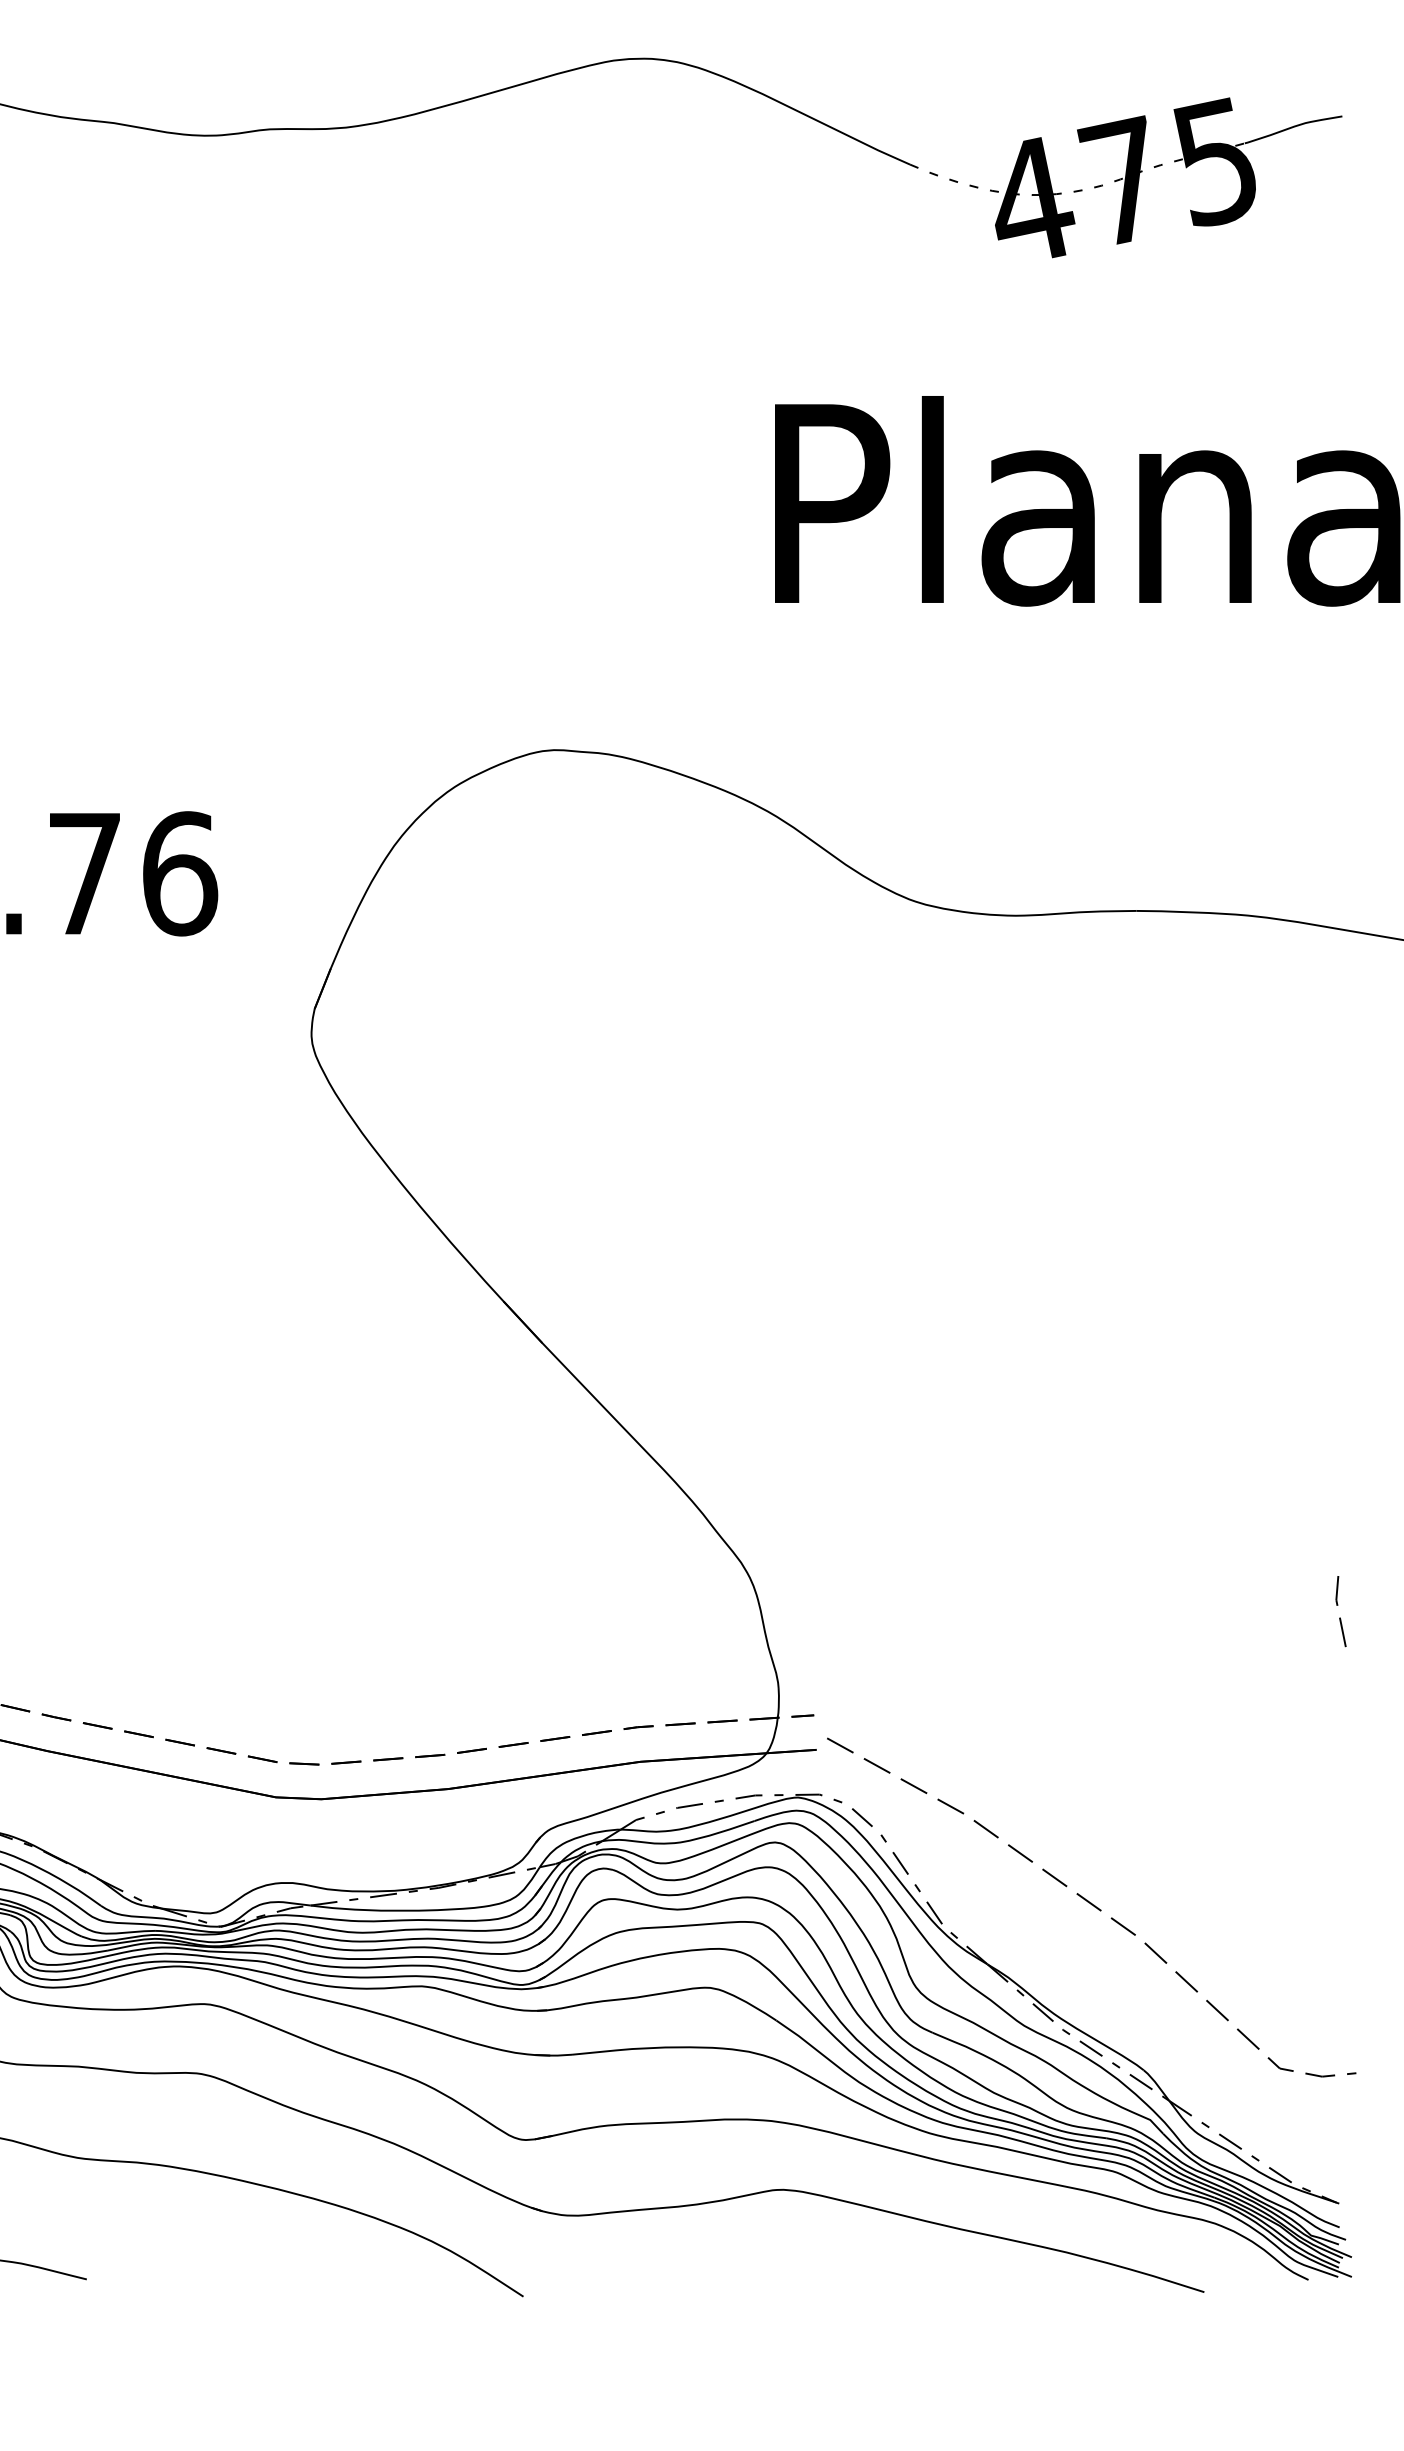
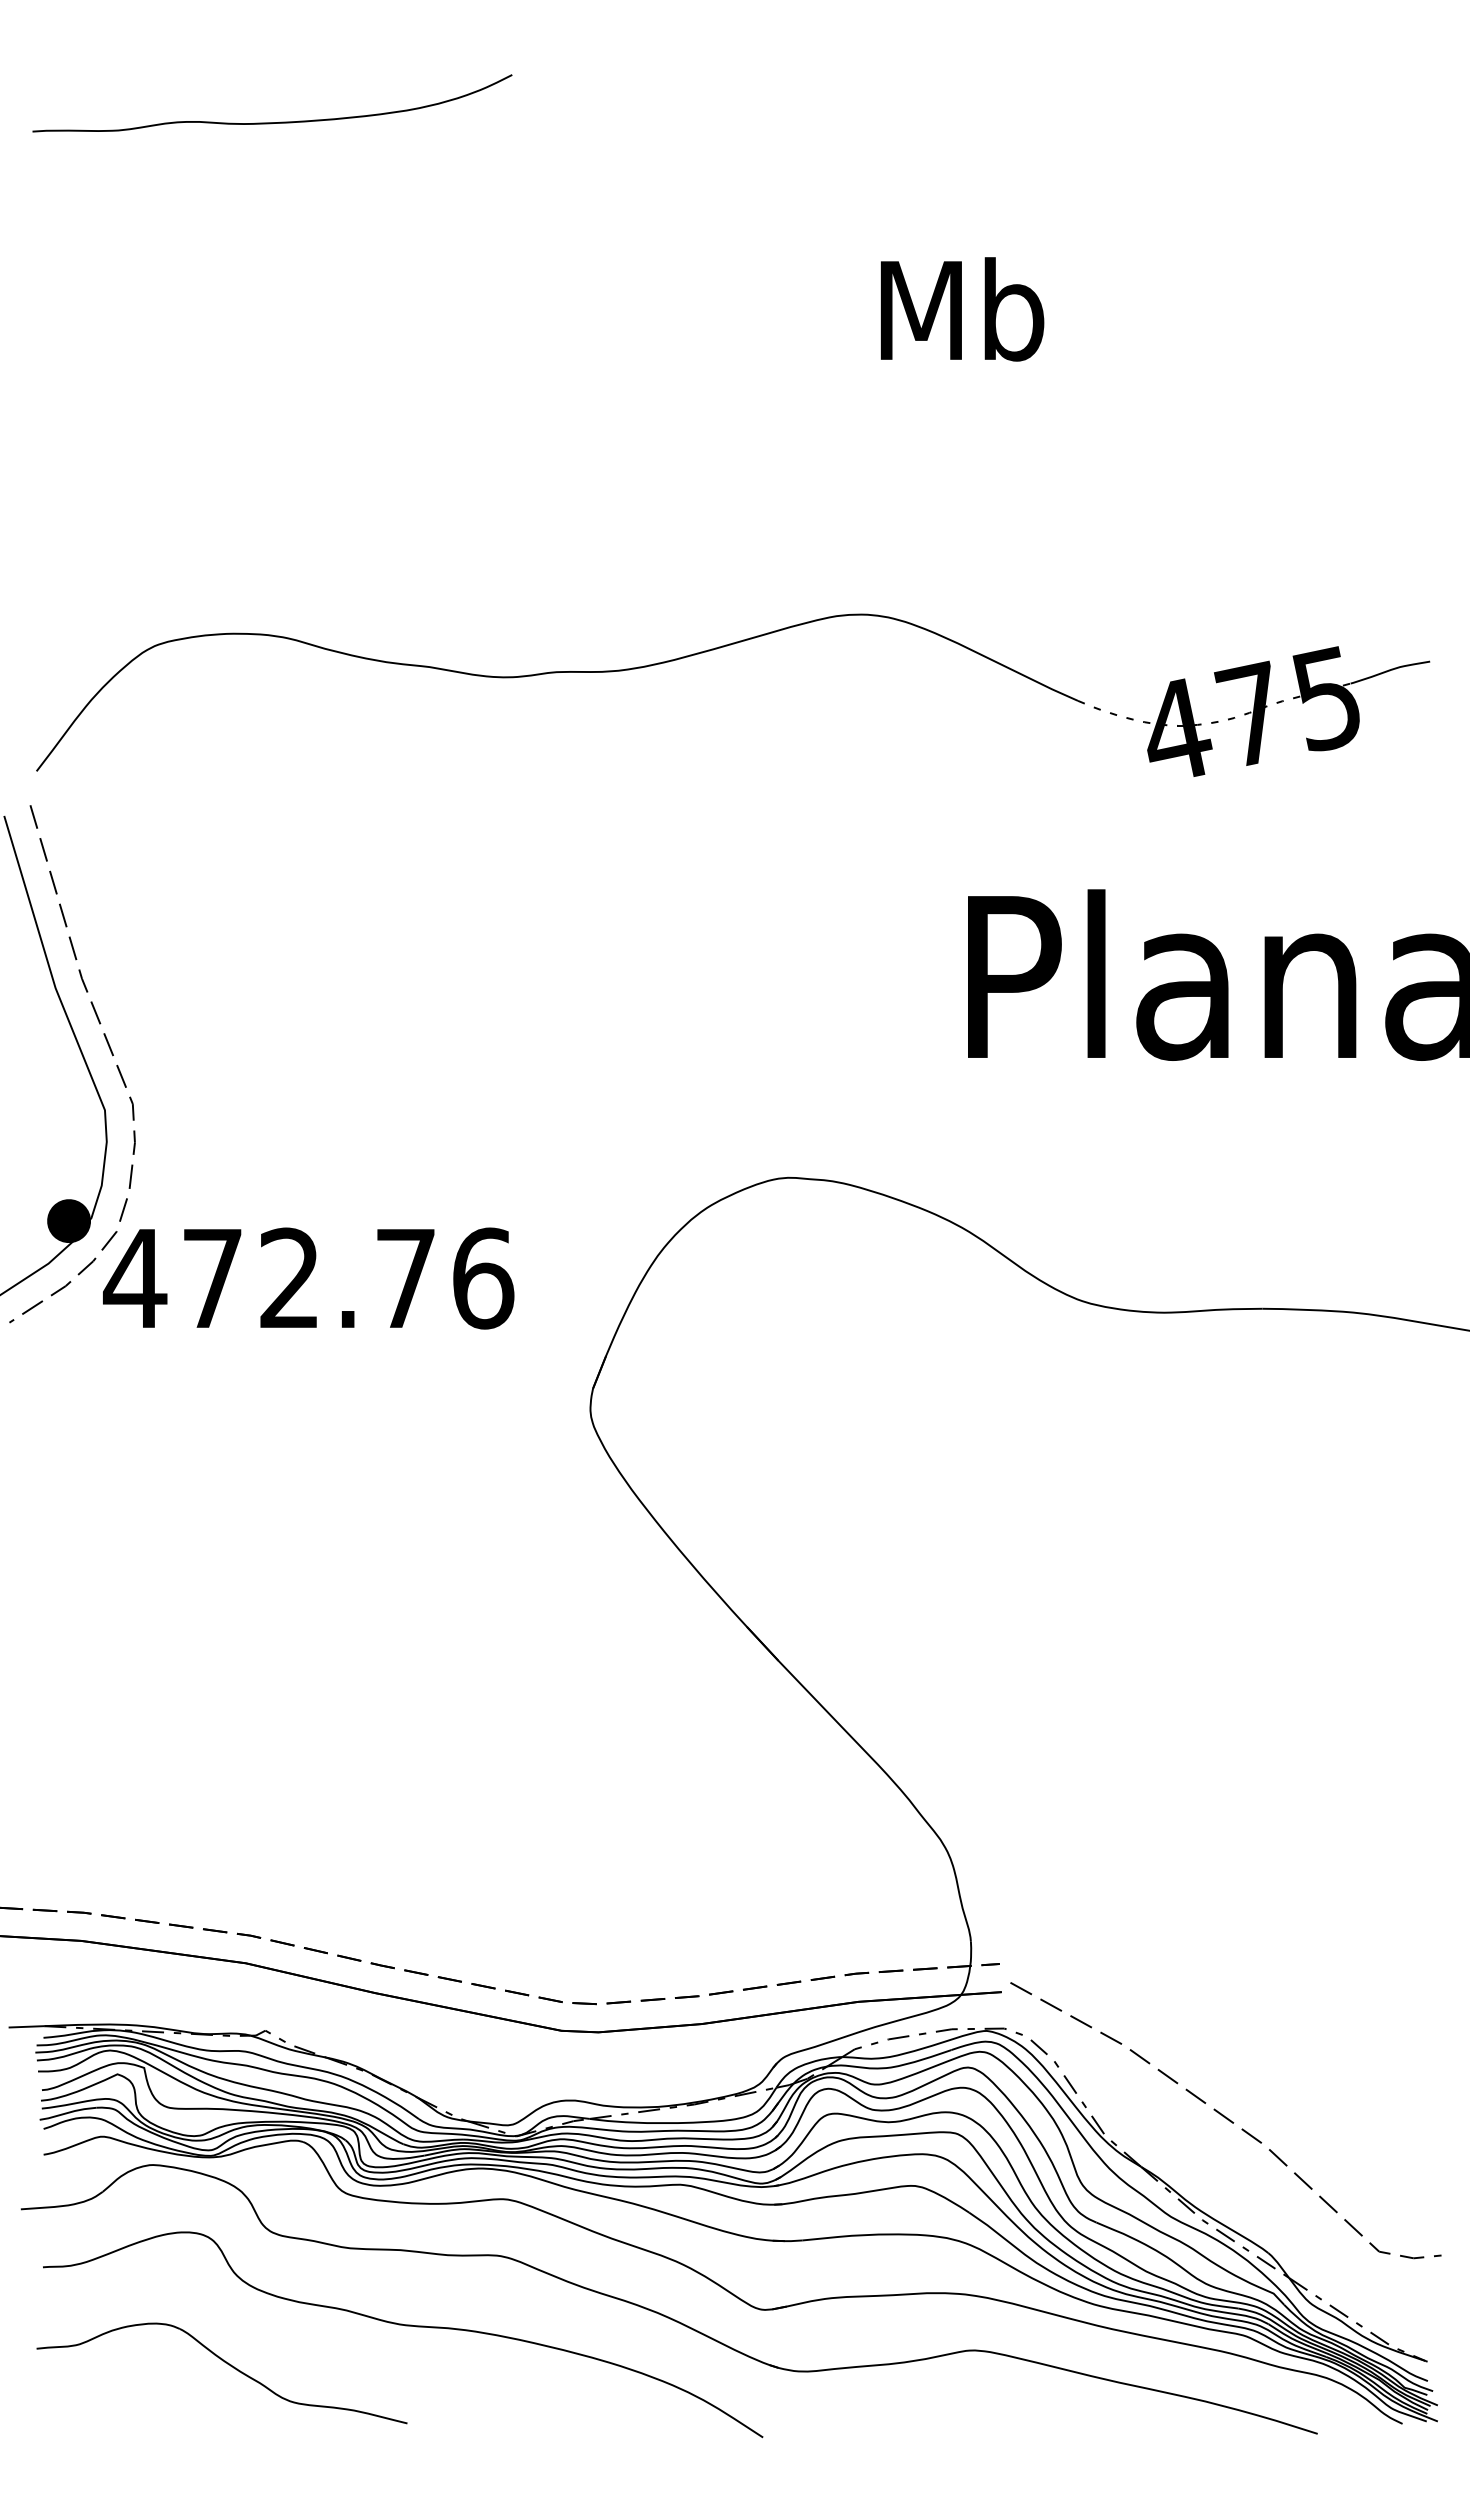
line: (1340, 1617) -> (1428, 1884), removed

